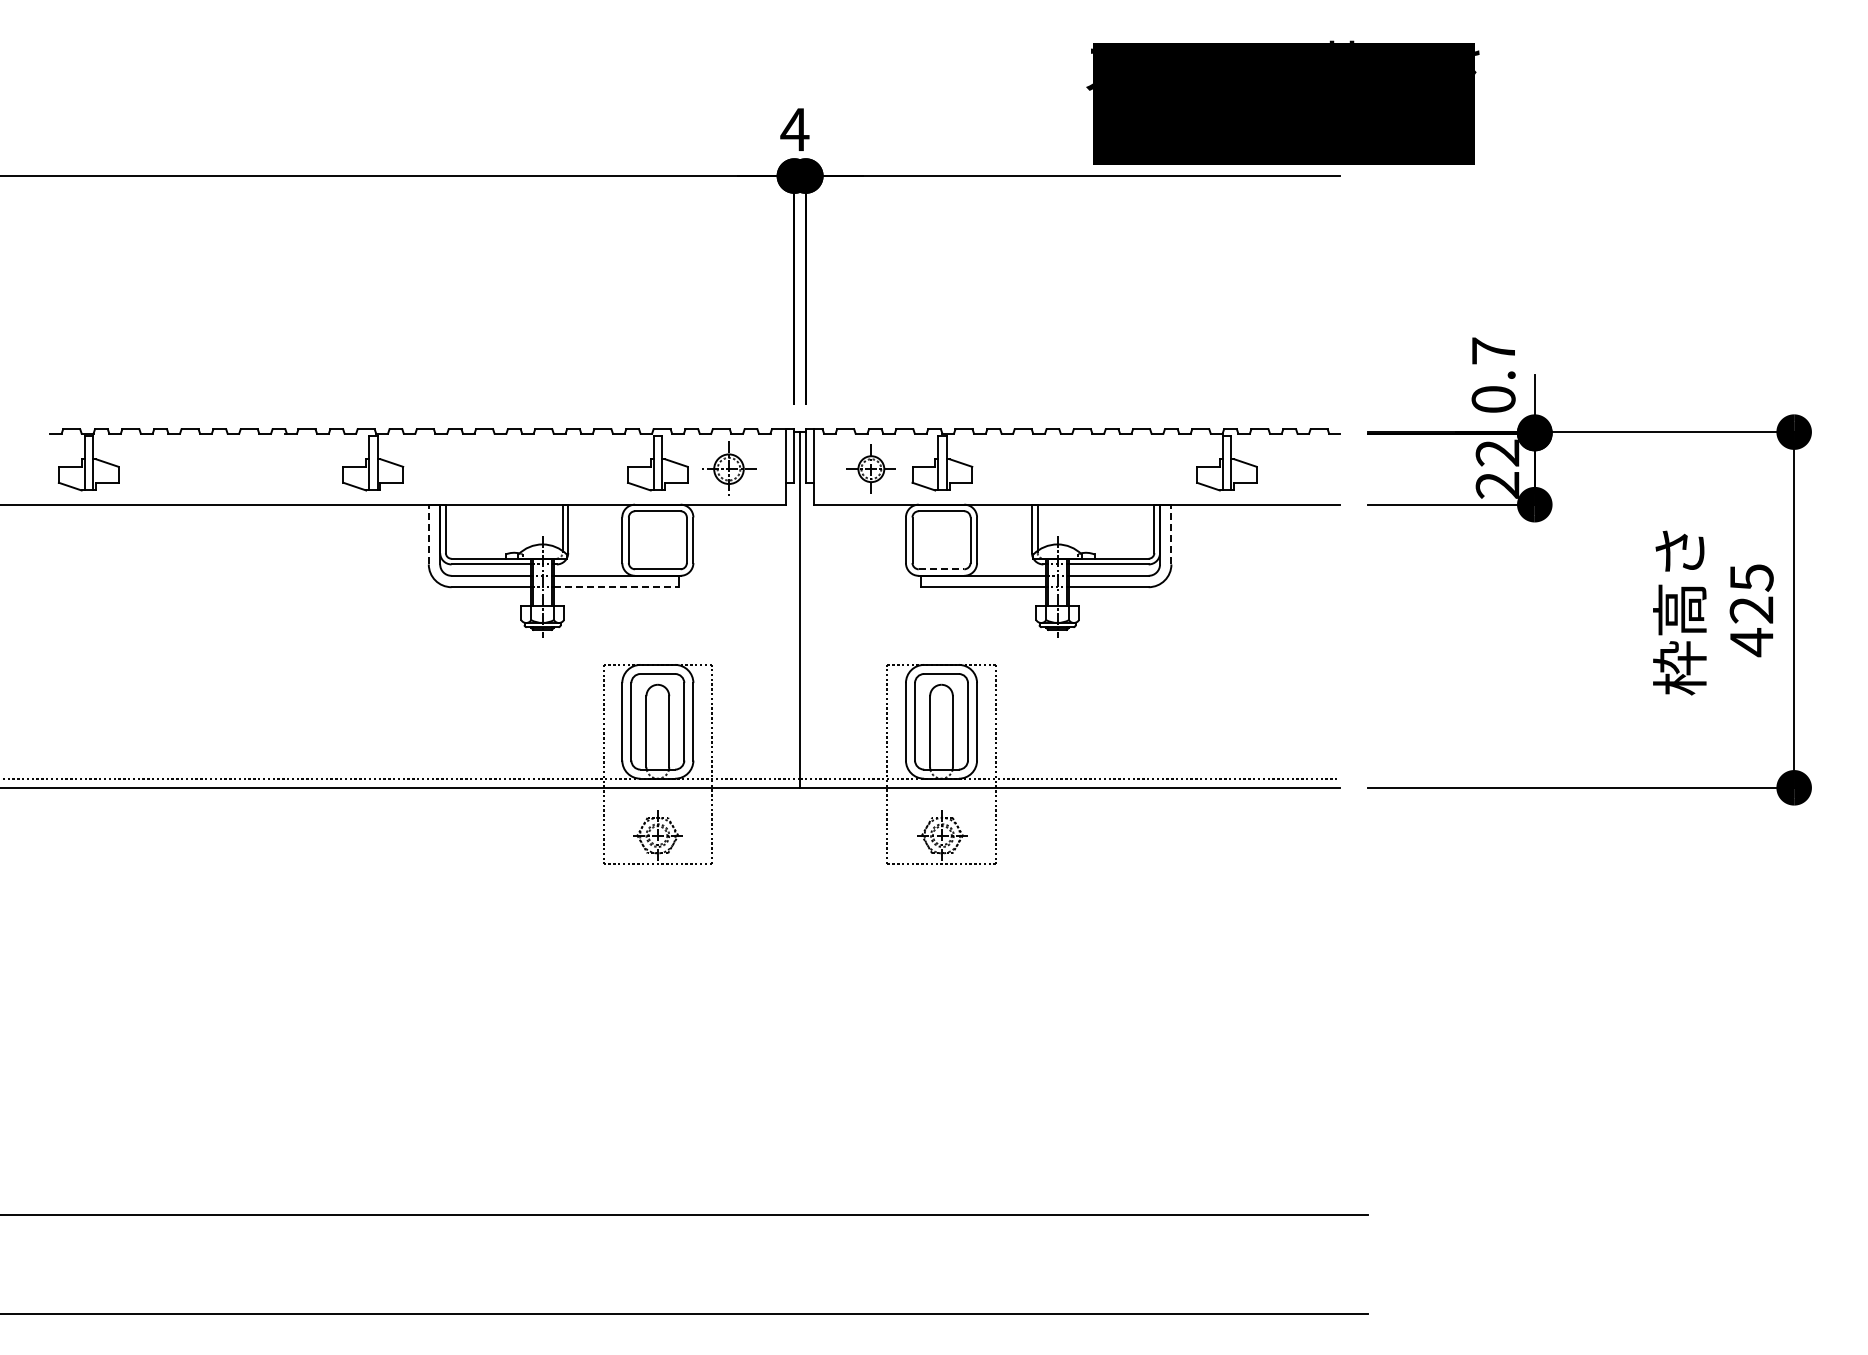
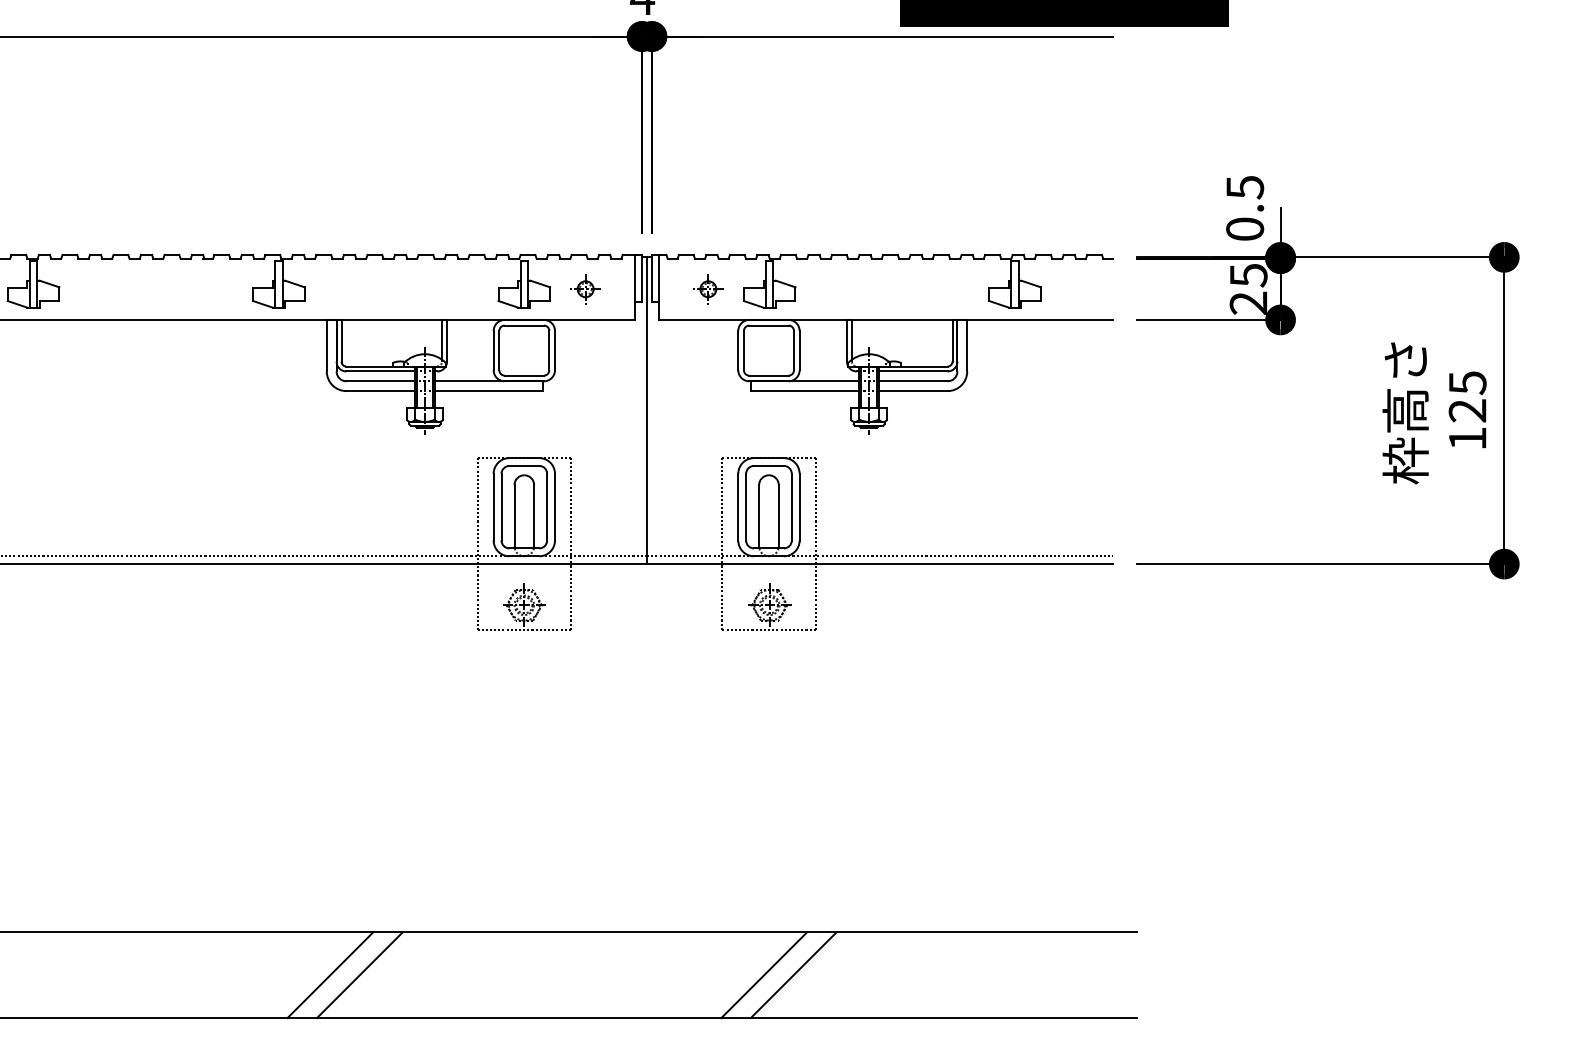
text: (1493, 351) -> (1244, 187), 0.7 -> 0.5
text: (1497, 453) -> (1248, 275), 22 -> 25
part: (728, 468) -> (585, 288), size x0.62
part: (870, 468) -> (707, 288), size x0.71
line: (428, 534) -> (326, 345), dashed -> solid
line: (1171, 534) -> (967, 345), dashed -> solid
line: (941, 569) -> (768, 375), dashed -> solid
line: (616, 587) -> (488, 391), dashed -> solid
text: (1751, 642) -> (1467, 438), 425 -> 125
line: (432, 1264) -> (329, 975), added
line: (467, 1264) -> (360, 975), added
line: (935, 1264) -> (763, 975), added
line: (970, 1264) -> (793, 975), added

